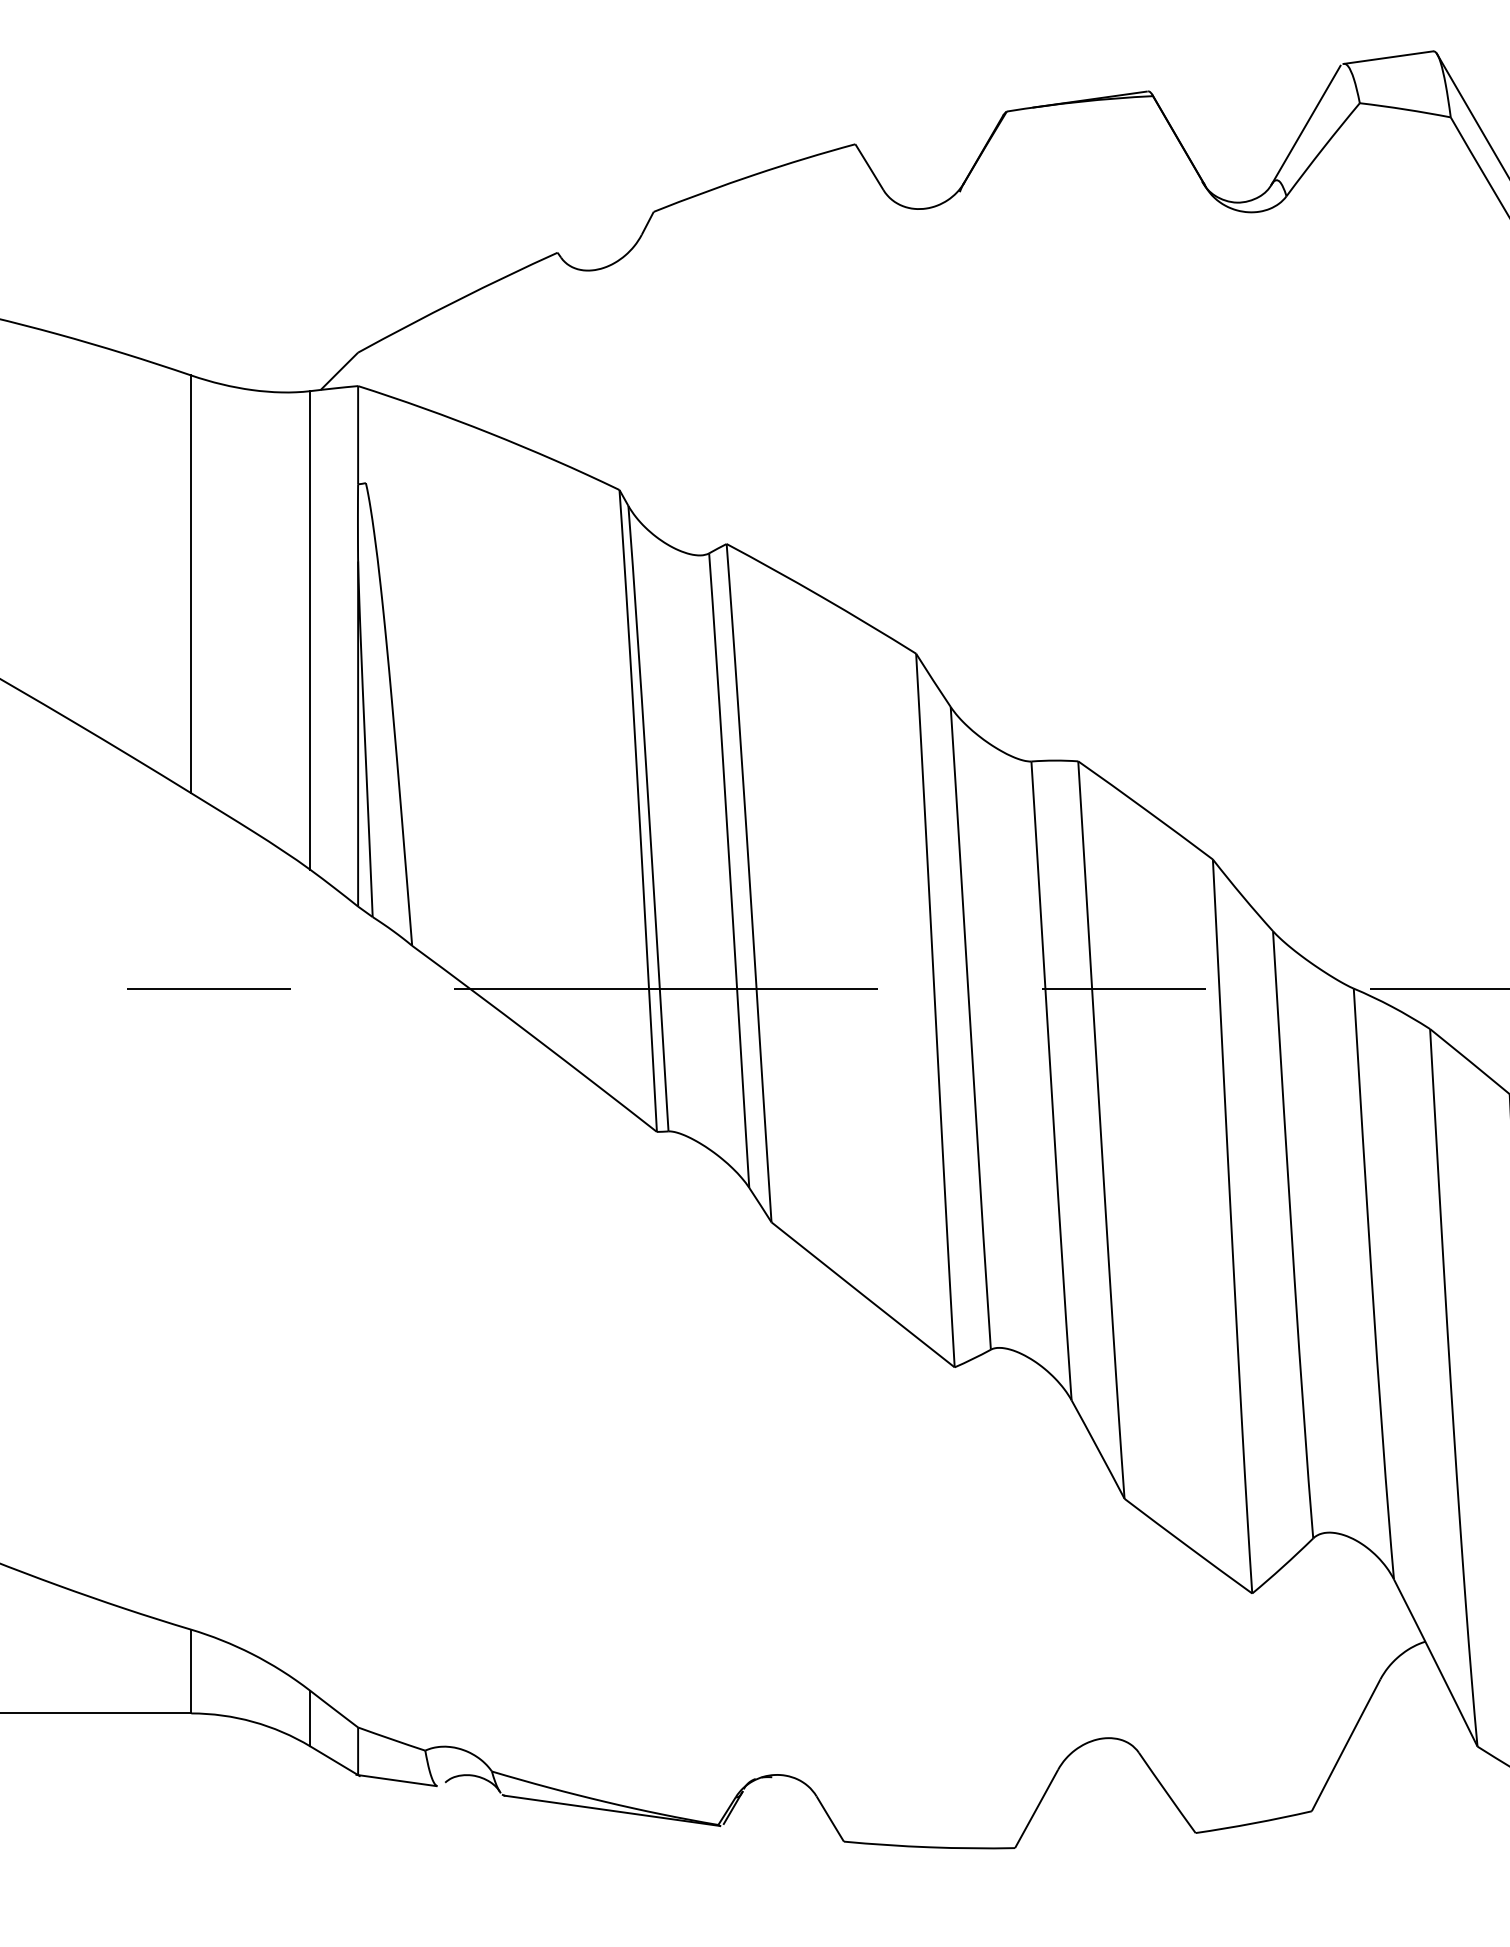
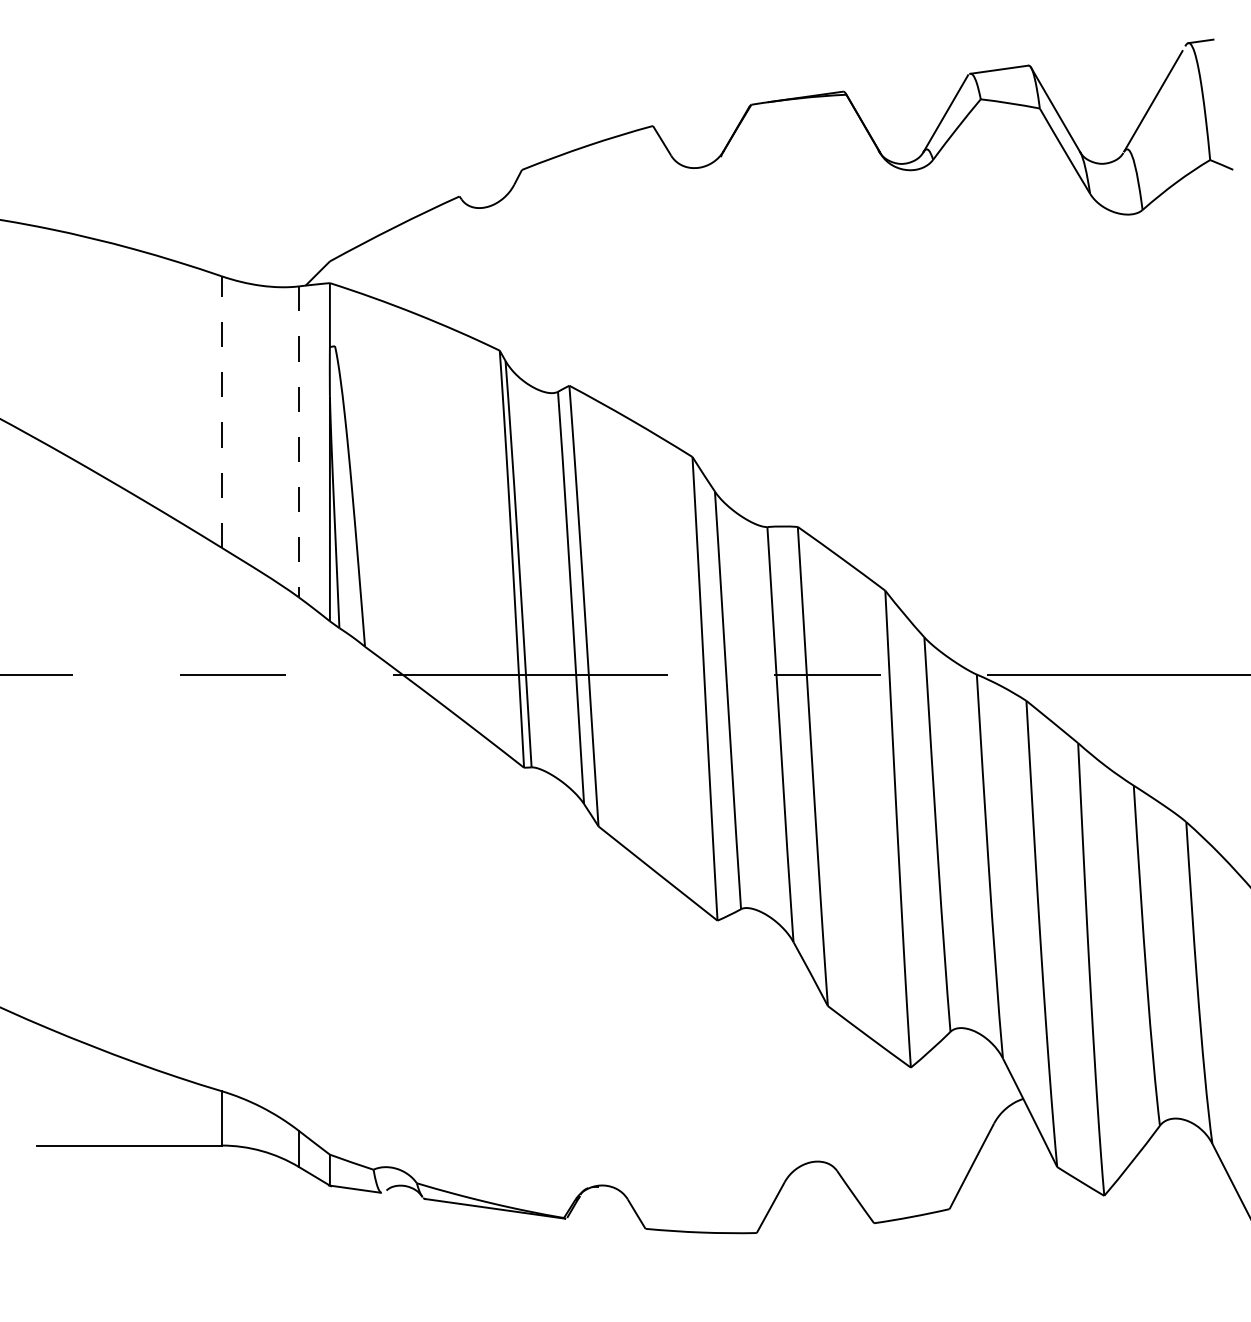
line: (191, 583) -> (221, 411), solid -> dashed
line: (309, 629) -> (298, 441), solid -> dashed

